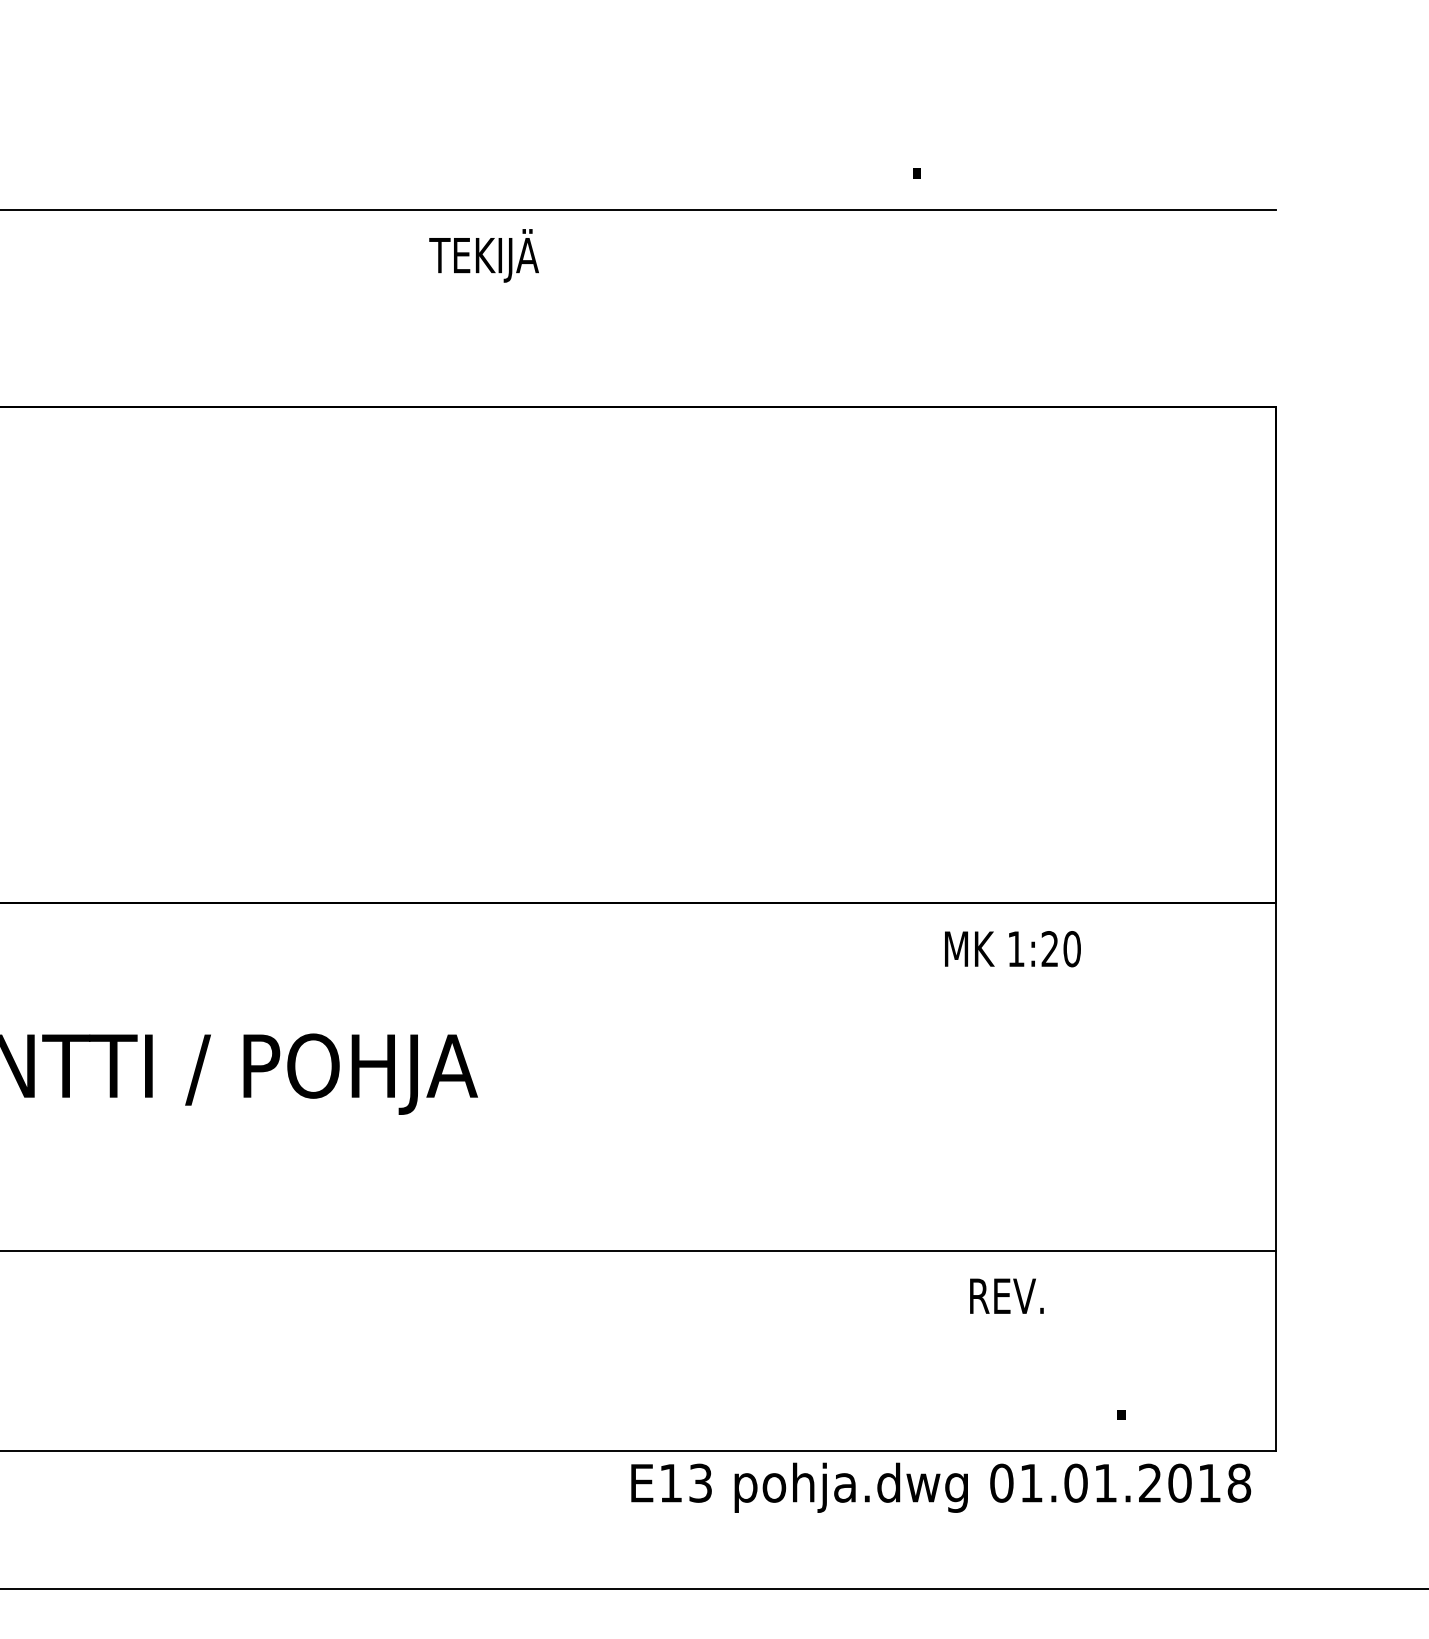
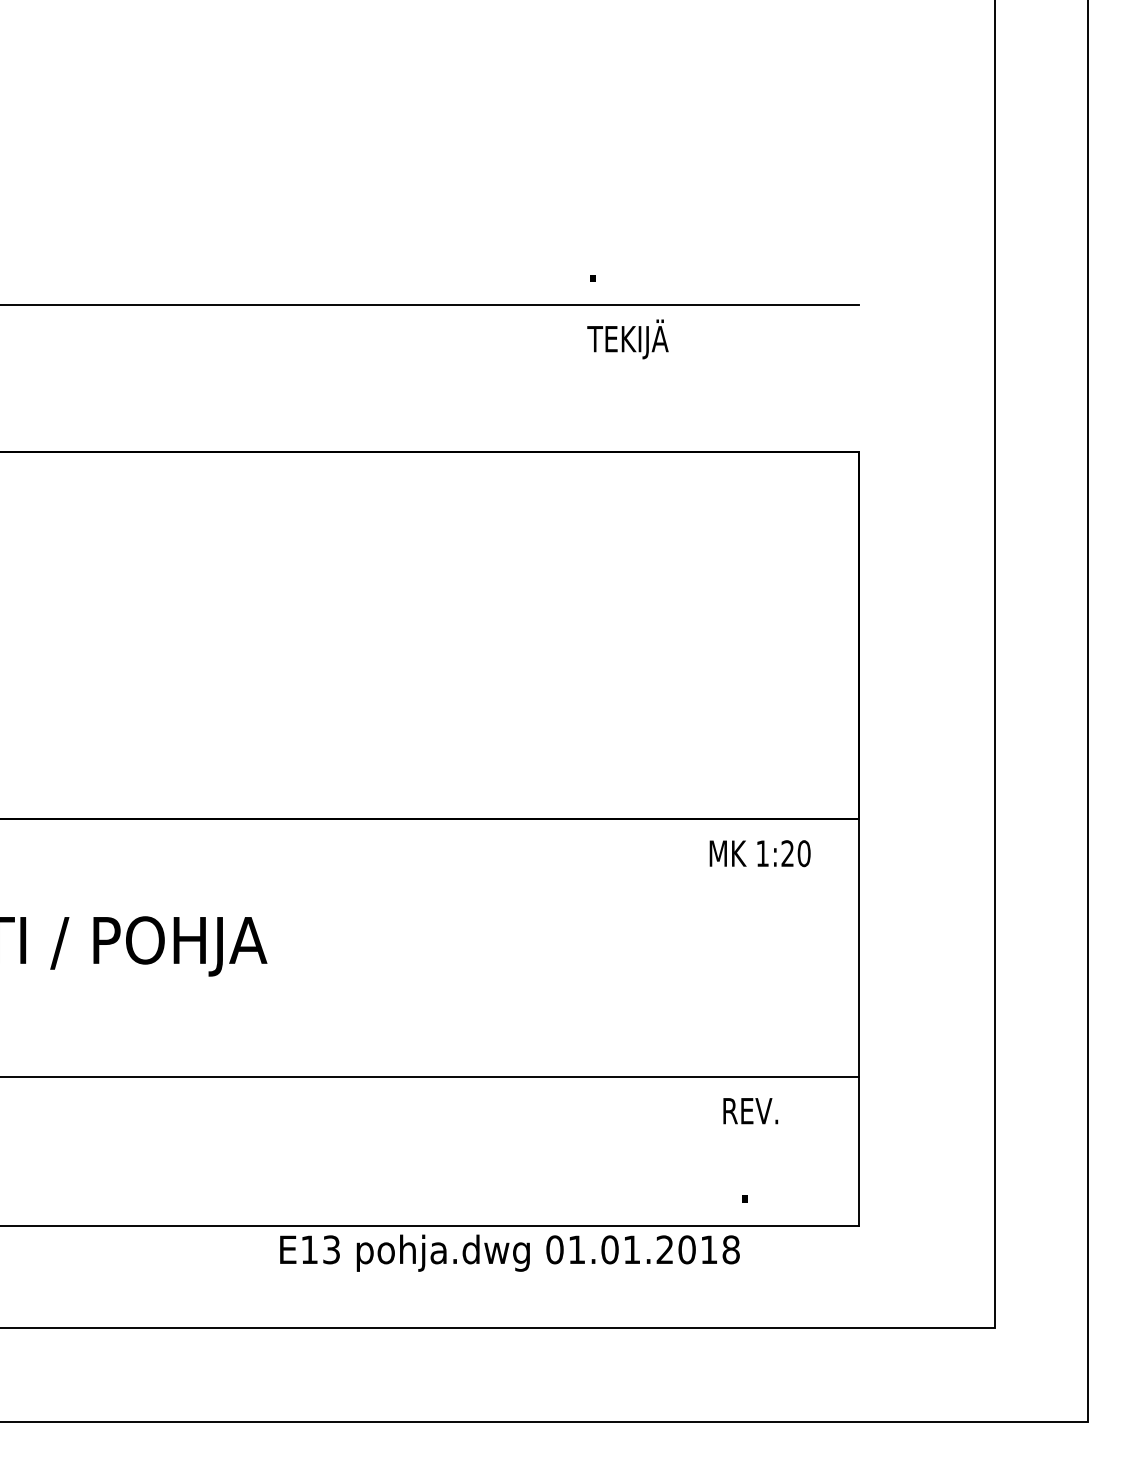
text: (483, 256) -> (627, 339), moved
text: (1011, 948) -> (759, 853), moved
text: (1006, 1296) -> (750, 1111), moved
text: (940, 1486) -> (509, 1252), moved

